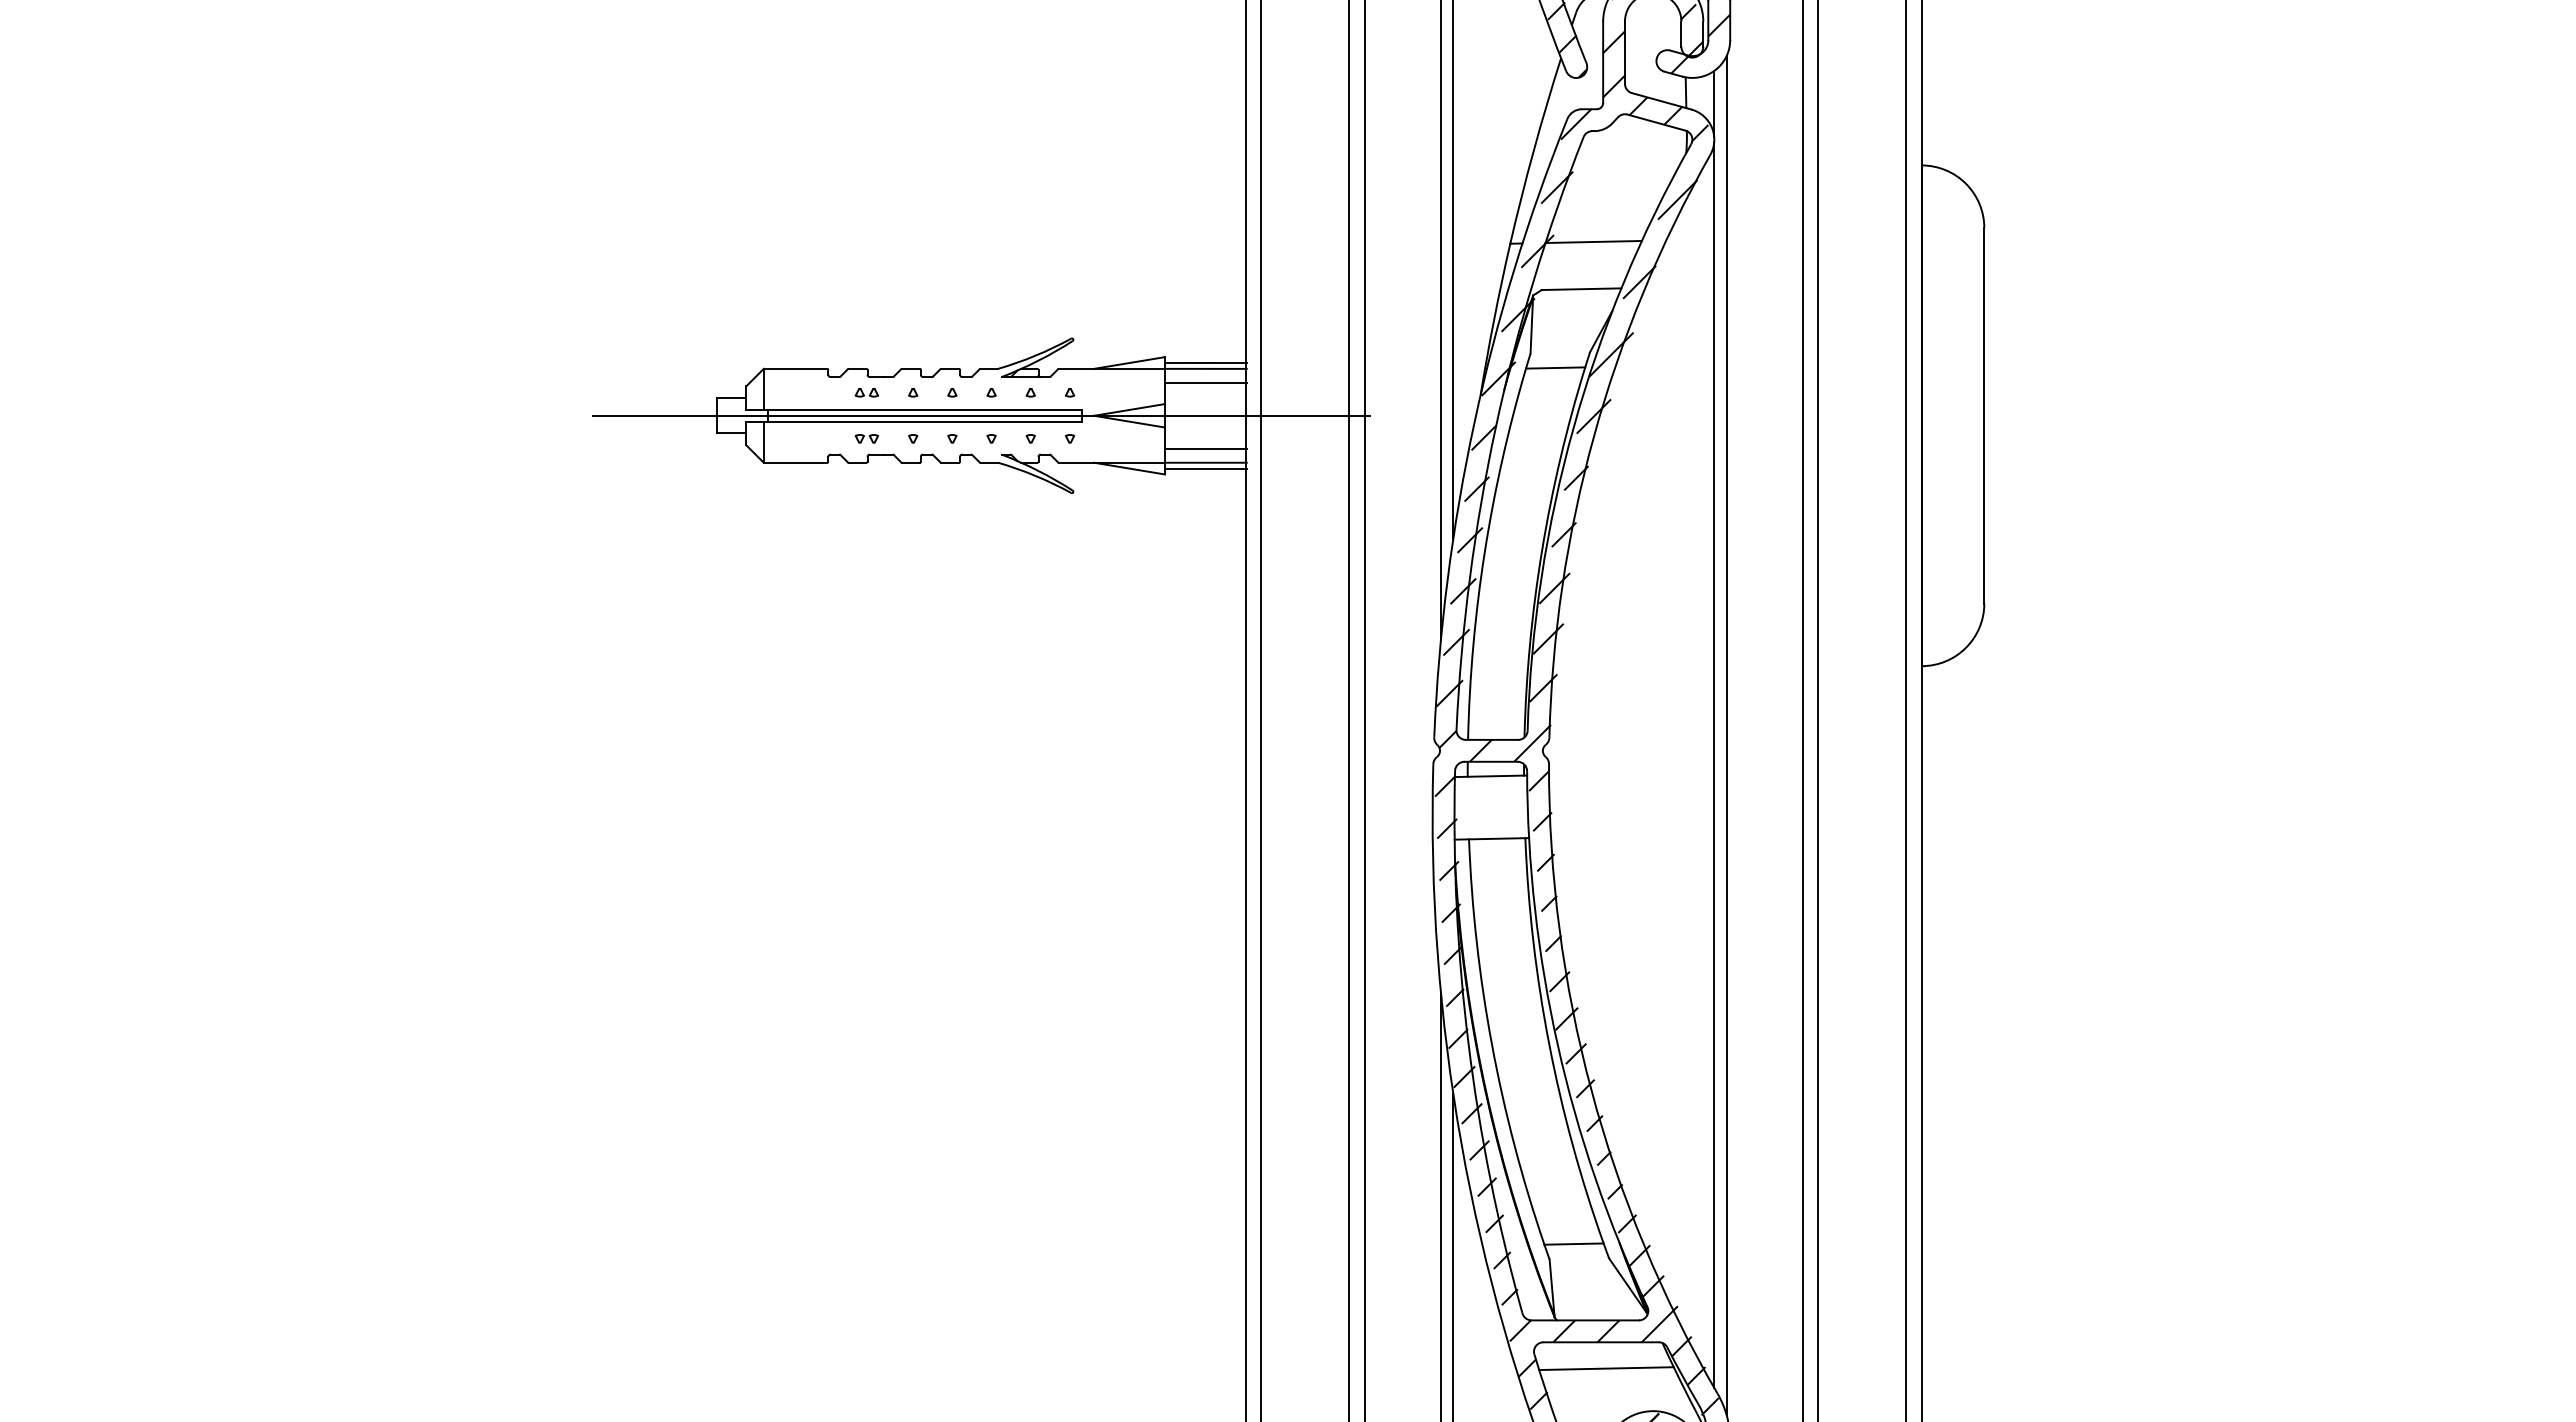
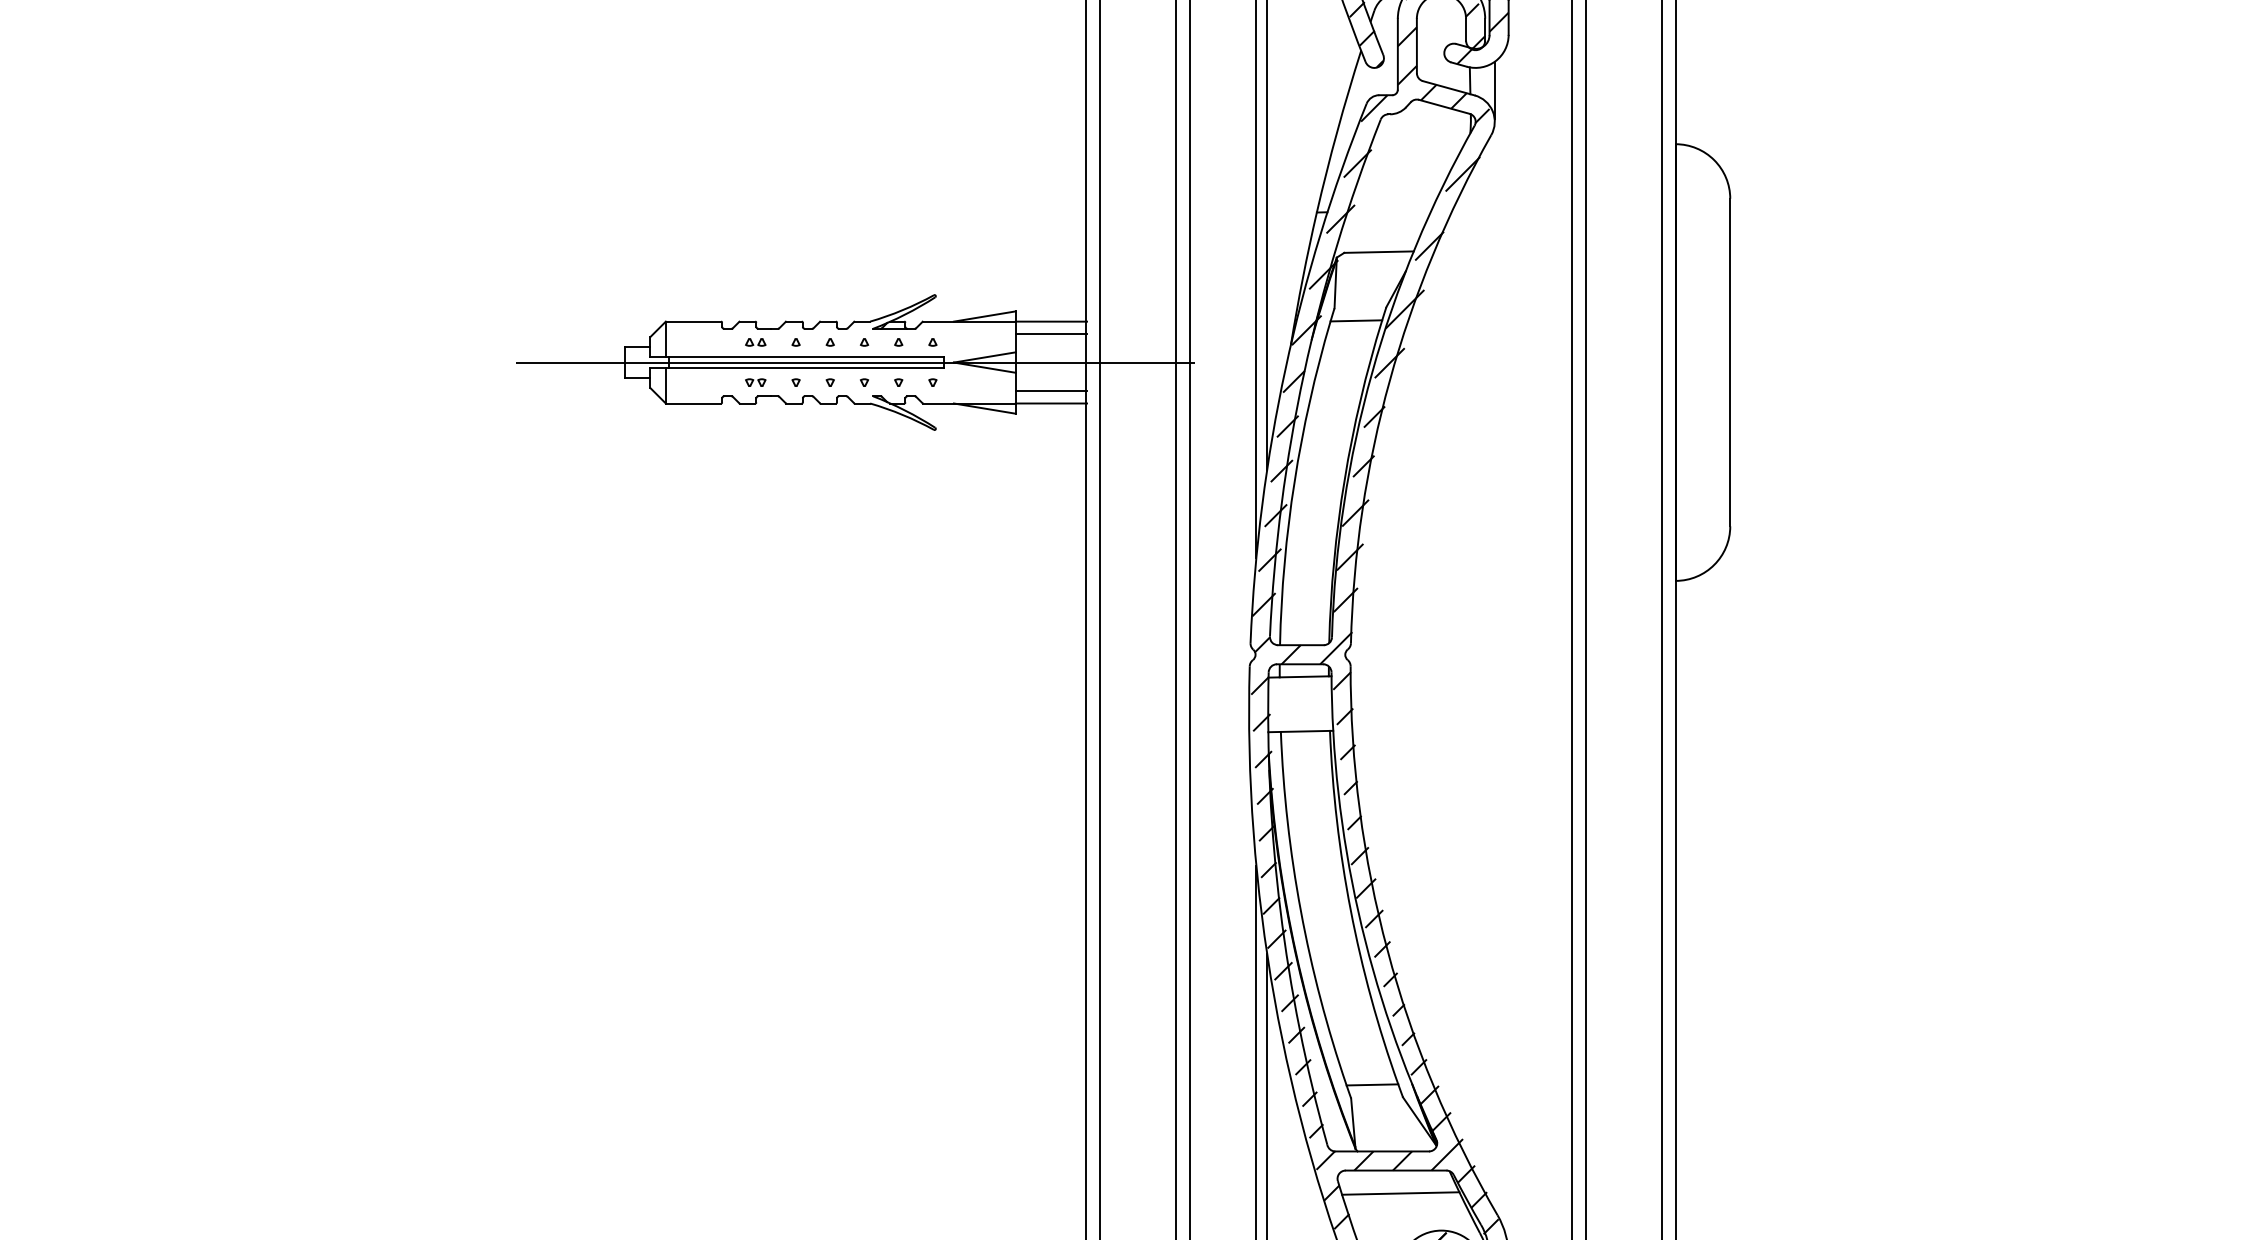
line: (1593, 241) -> (1389, 210), removed
line: (1205, 363) -> (1051, 316), removed
line: (1205, 468) -> (1051, 408), removed
line: (1726, 735) -> (1505, 641), removed
line: (1714, 764) -> (1494, 666), removed

